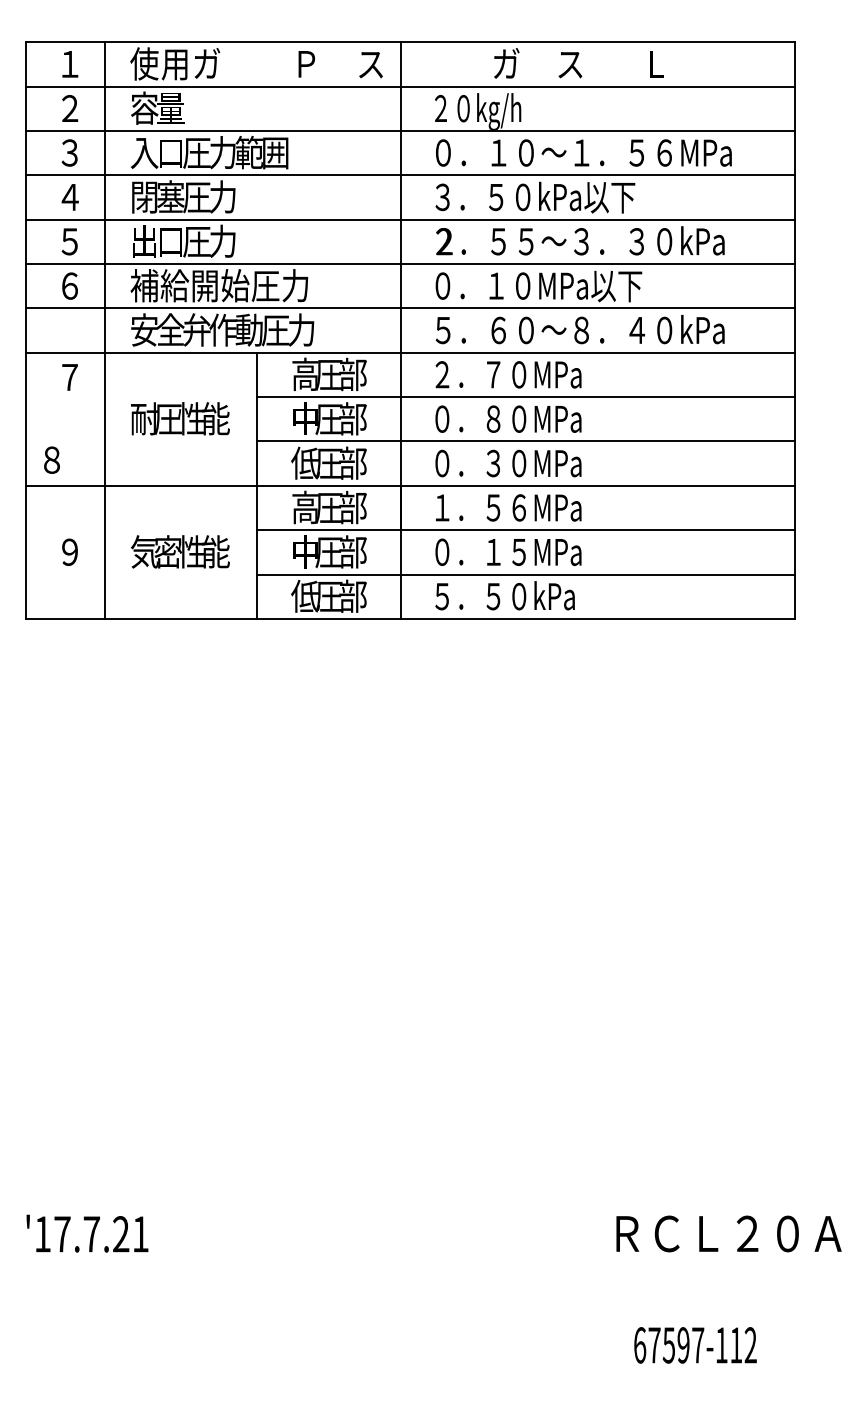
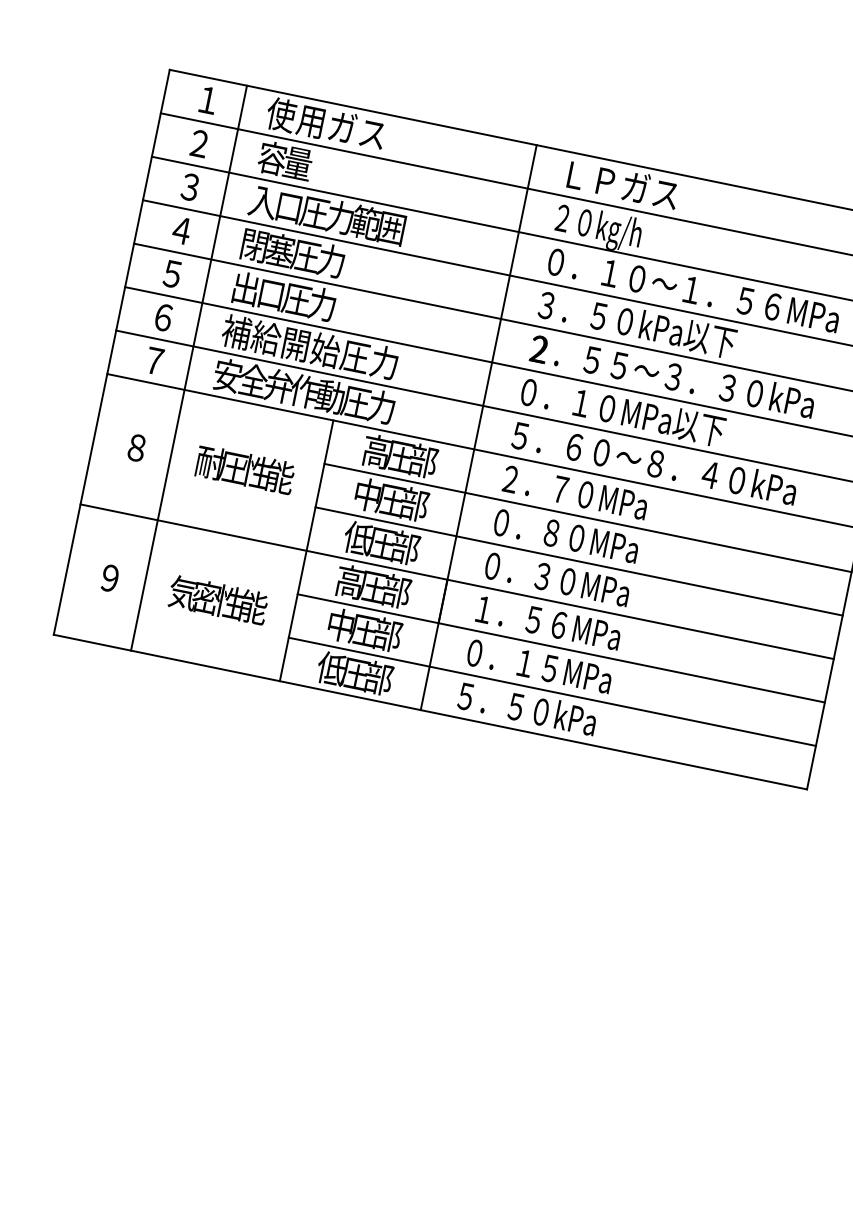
text: (306, 64) -> (605, 182), moved
text: (656, 64) -> (575, 175), moved
text: (370, 65) -> (372, 135), moved
text: (570, 65) -> (665, 195), moved
text: (69, 377) -> (154, 360), moved
text: (51, 459) -> (136, 447), moved

